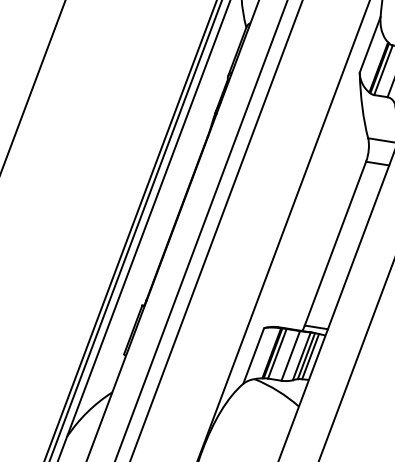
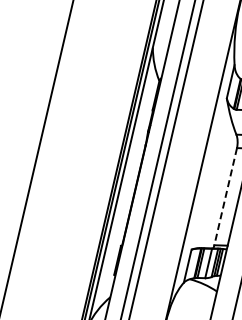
line: (335, 243) -> (225, 196), solid -> dashed

